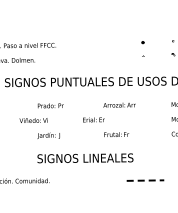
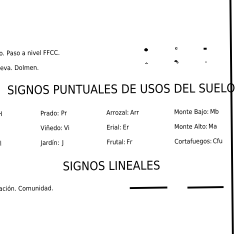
text: (93, 119) -> (117, 126), moved
text: (33, 120) -> (54, 127), moved
text: (85, 158) -> (111, 165), moved
line: (145, 180) -> (148, 187), dashed -> solid

